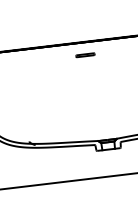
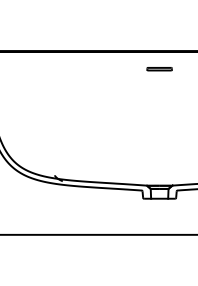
line: (85, 55) -> (159, 69), moved

